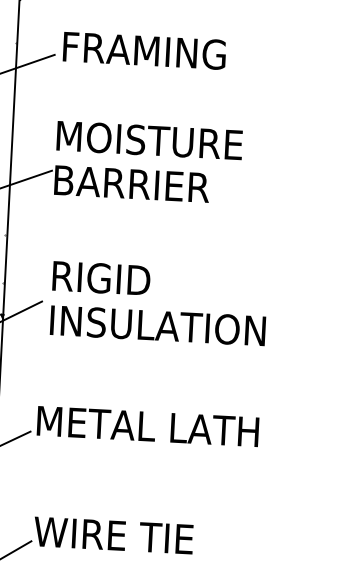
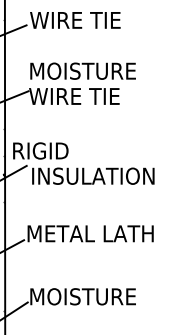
text: (142, 50) -> (76, 20), FRAMING -> WIRE TIE
text: (132, 184) -> (74, 96), BARRIER -> WIRE TIE
text: (100, 277) -> (40, 150), moved
text: (127, 535) -> (82, 296), WIRE TIE -> MOISTURE

